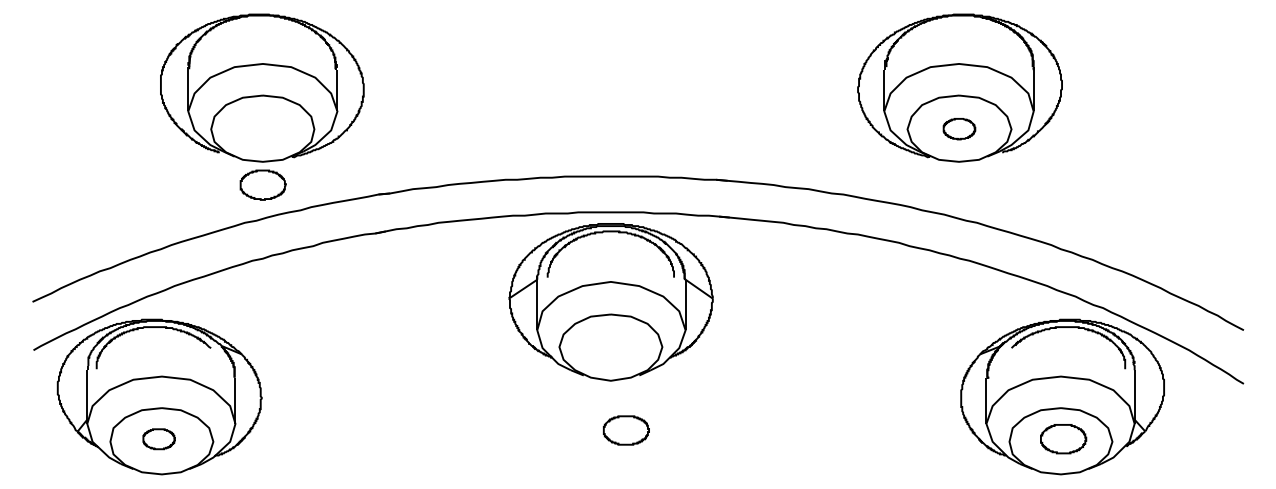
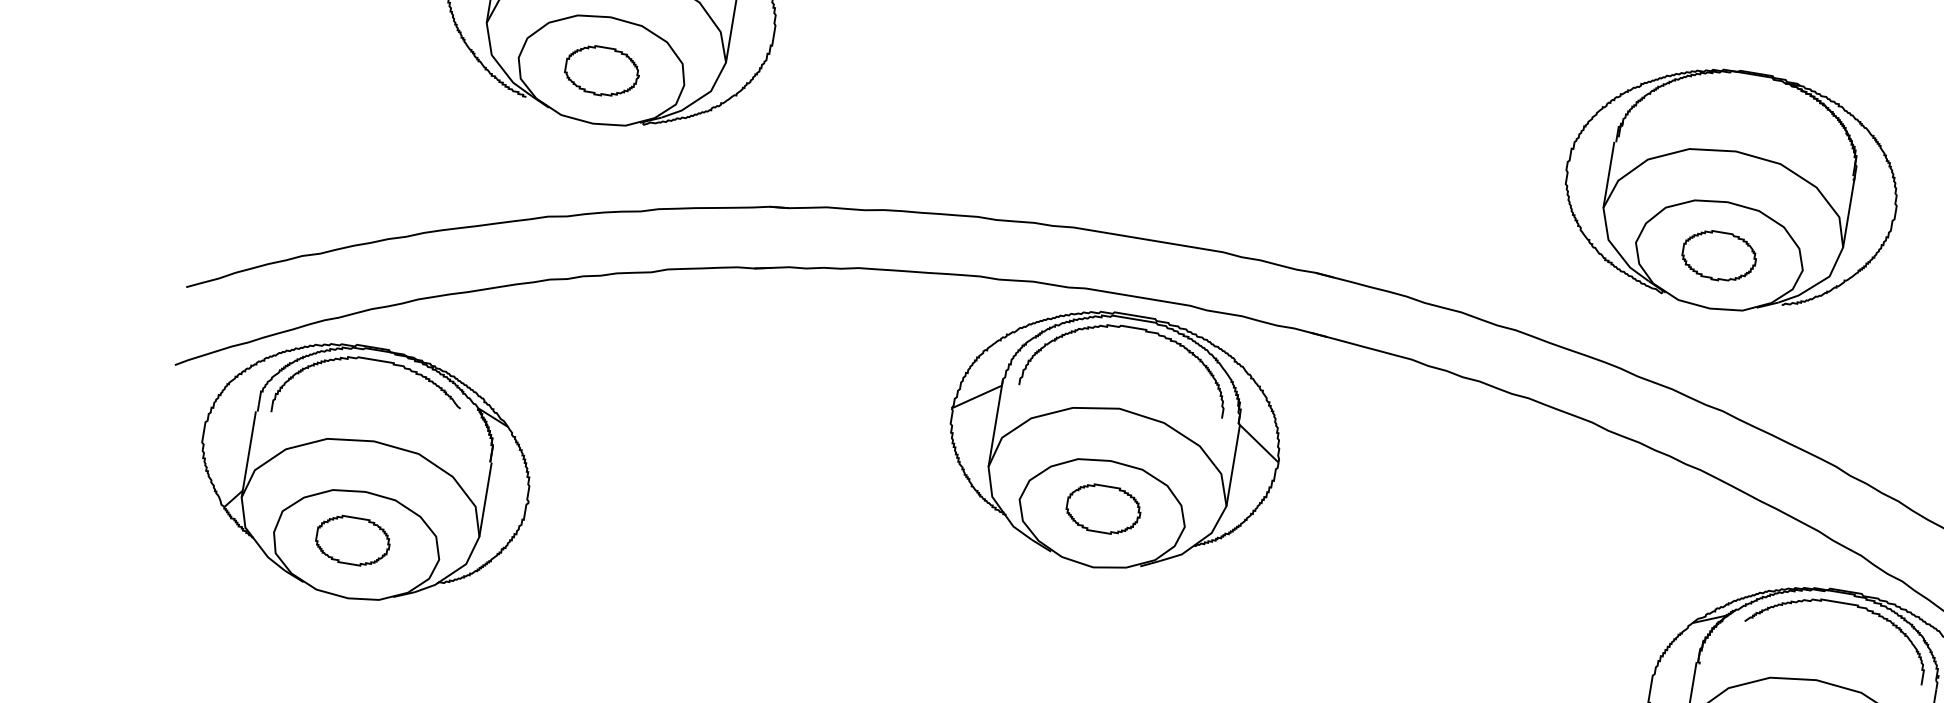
part: (959, 128) -> (1719, 255), size x1.43
part: (262, 184) -> (601, 70), moved
part: (626, 430) -> (1103, 509), moved
part: (158, 439) -> (351, 541), size x1.43

